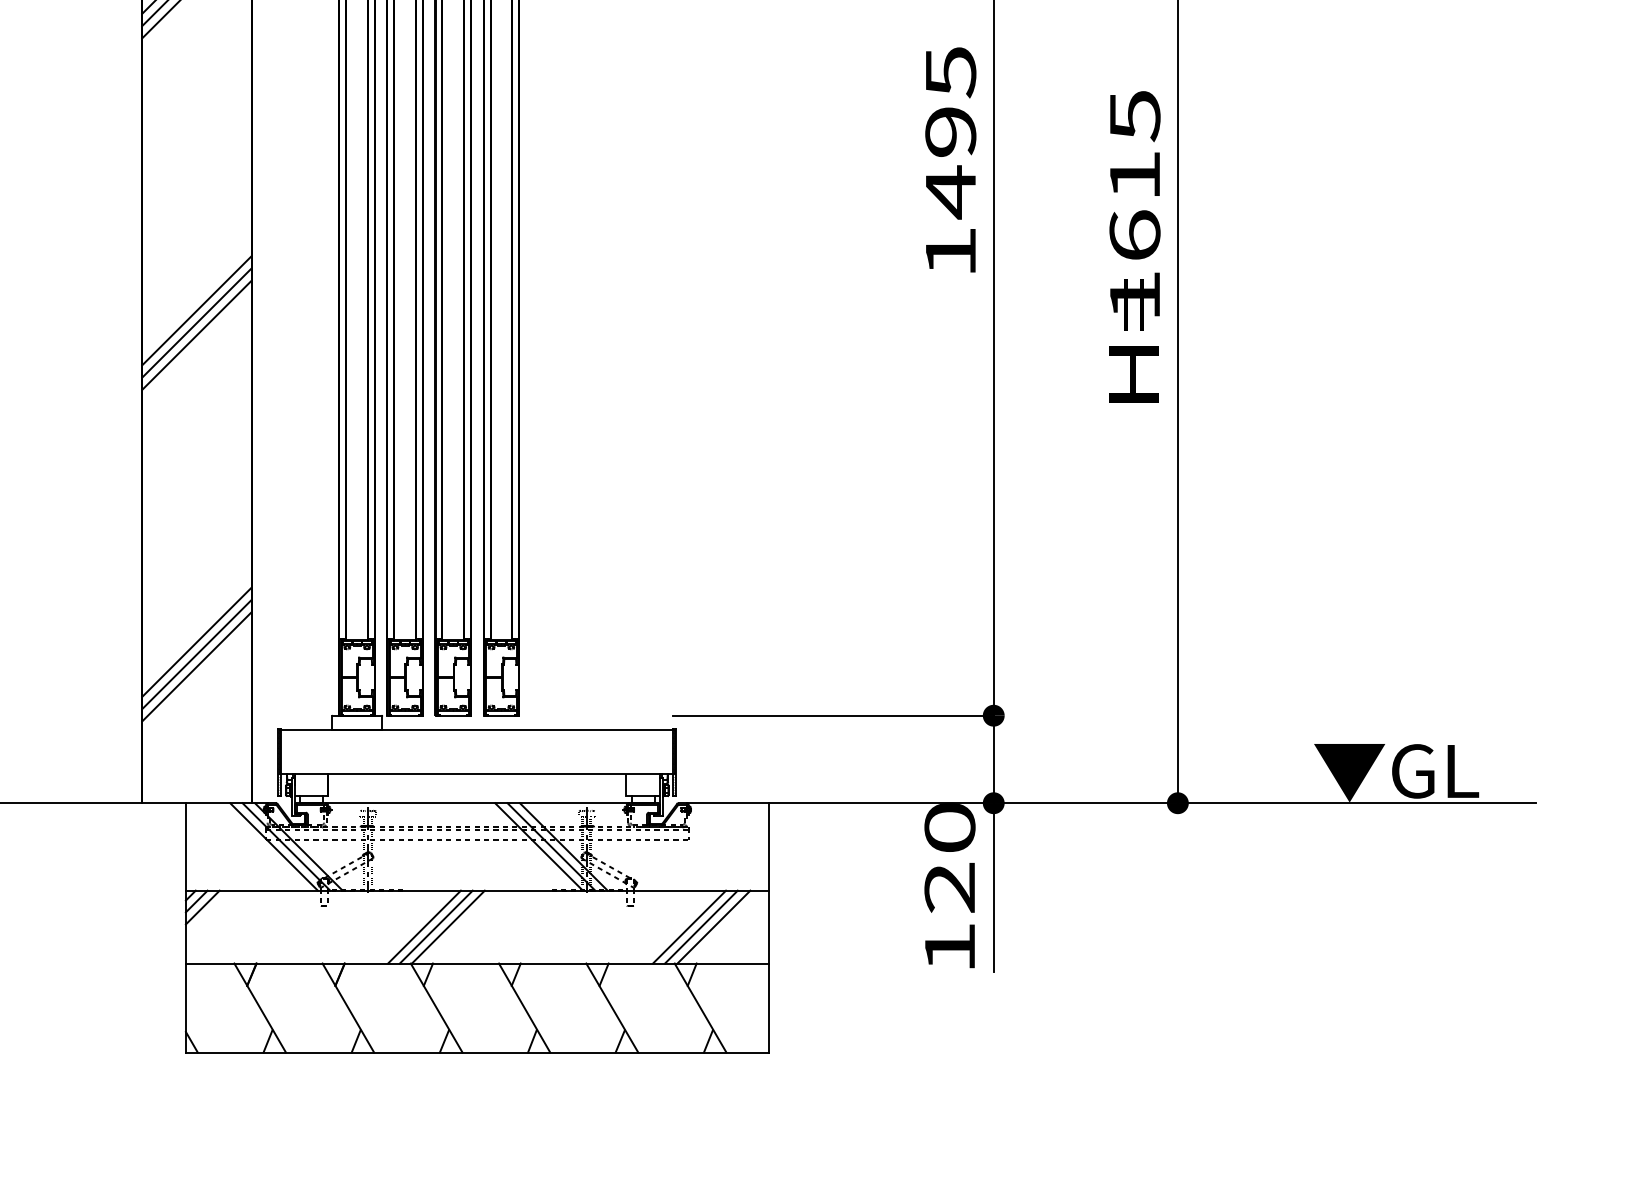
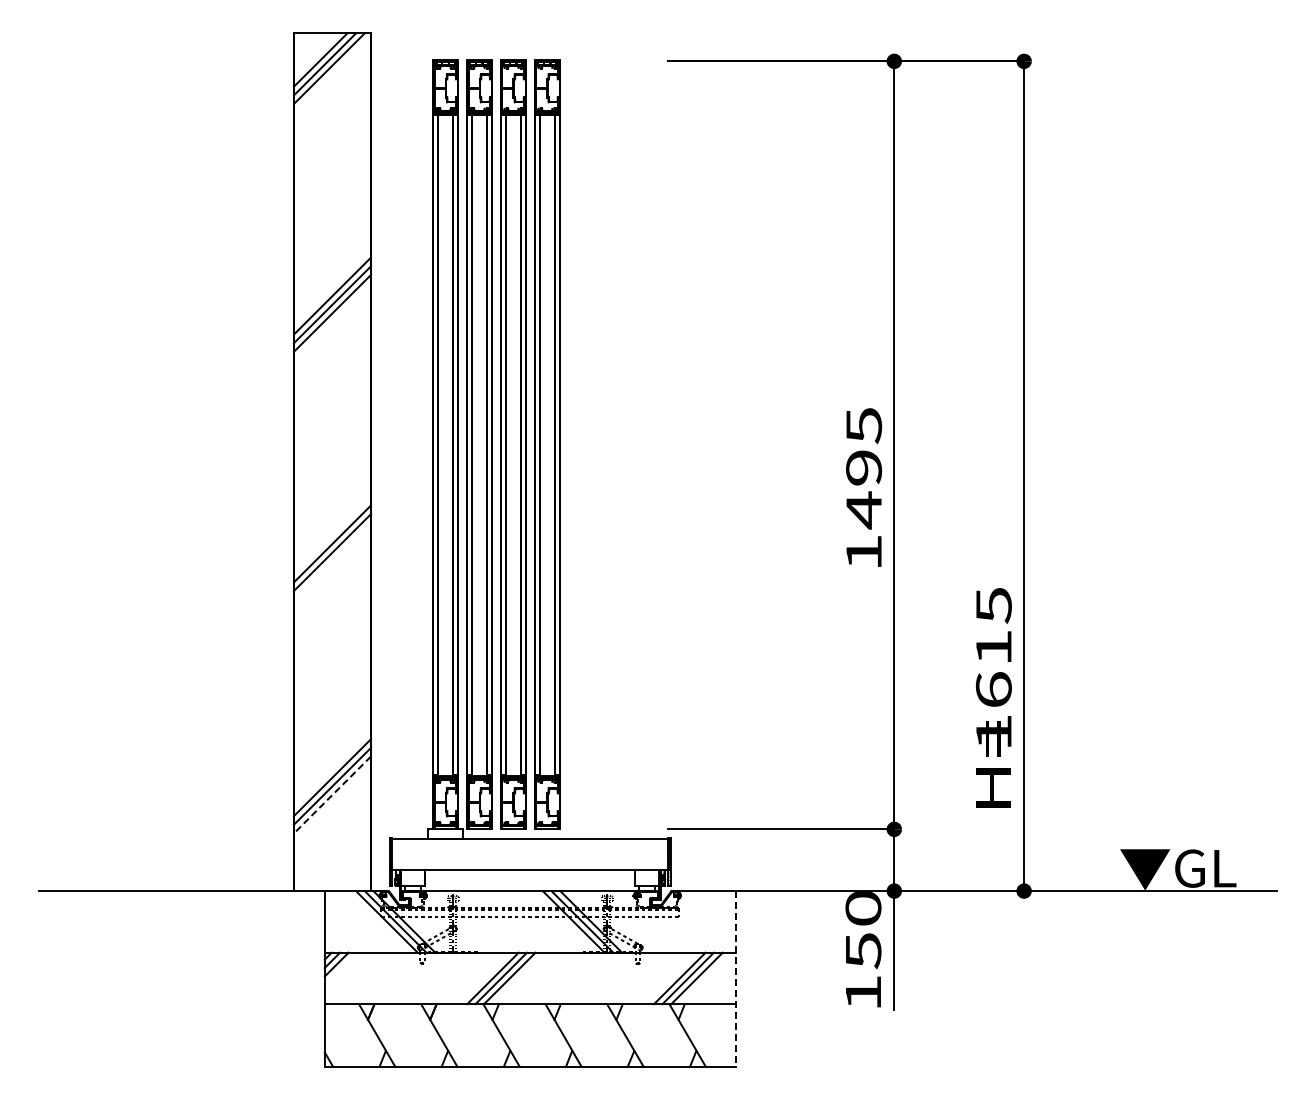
text: (951, 159) -> (864, 487), moved
text: (1134, 246) -> (993, 697), moved
line: (196, 334) -> (332, 560), removed
line: (196, 667) -> (332, 795), solid -> dashed
text: (950, 888) -> (863, 951), 120 -> 150
line: (768, 927) -> (735, 978), solid -> dashed

